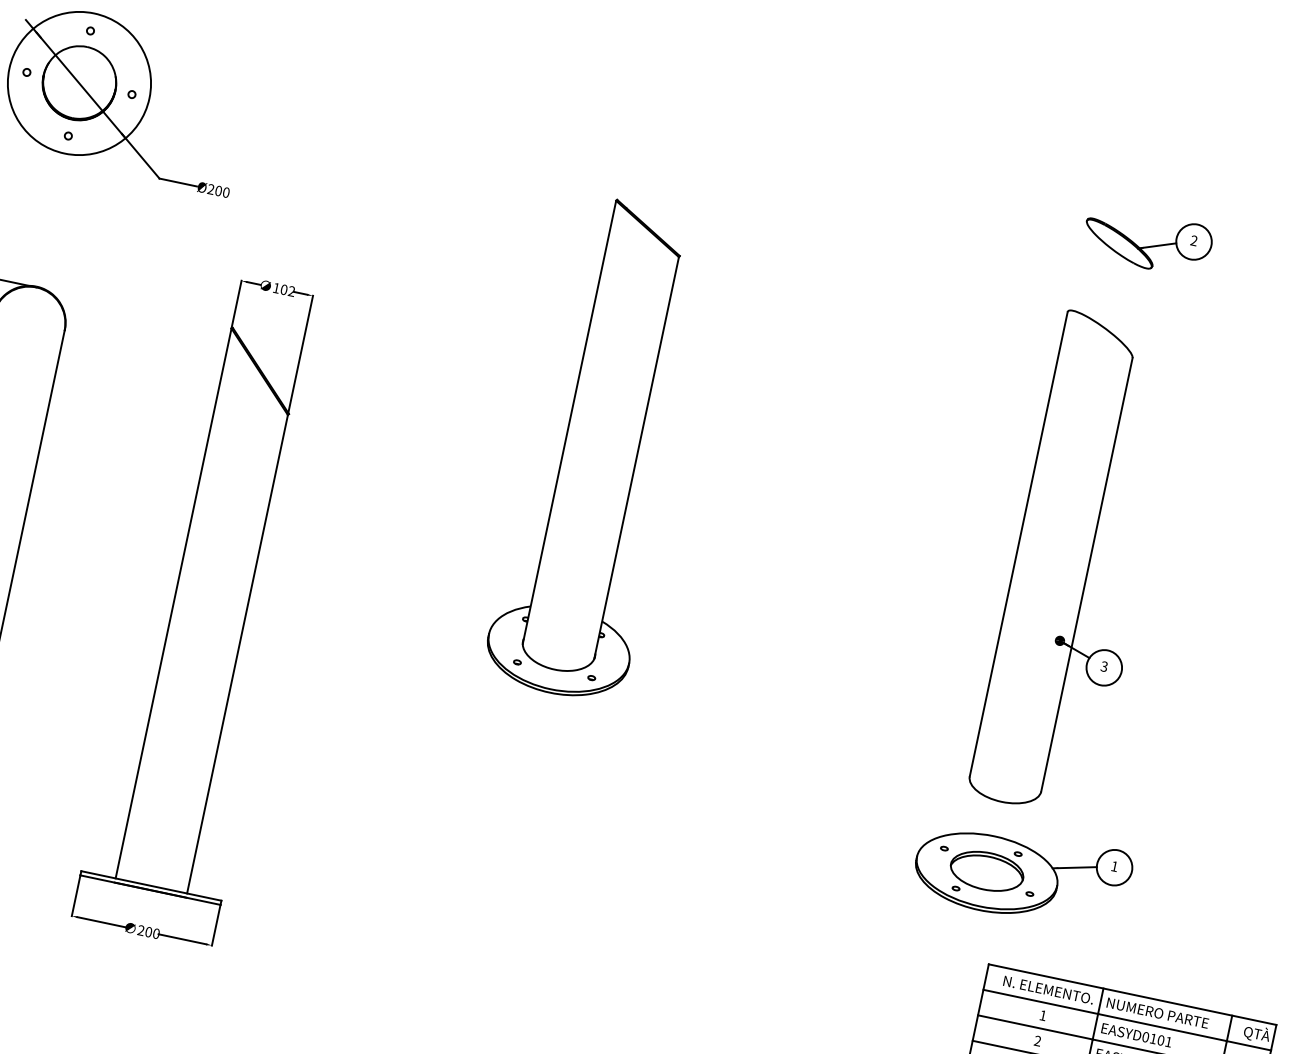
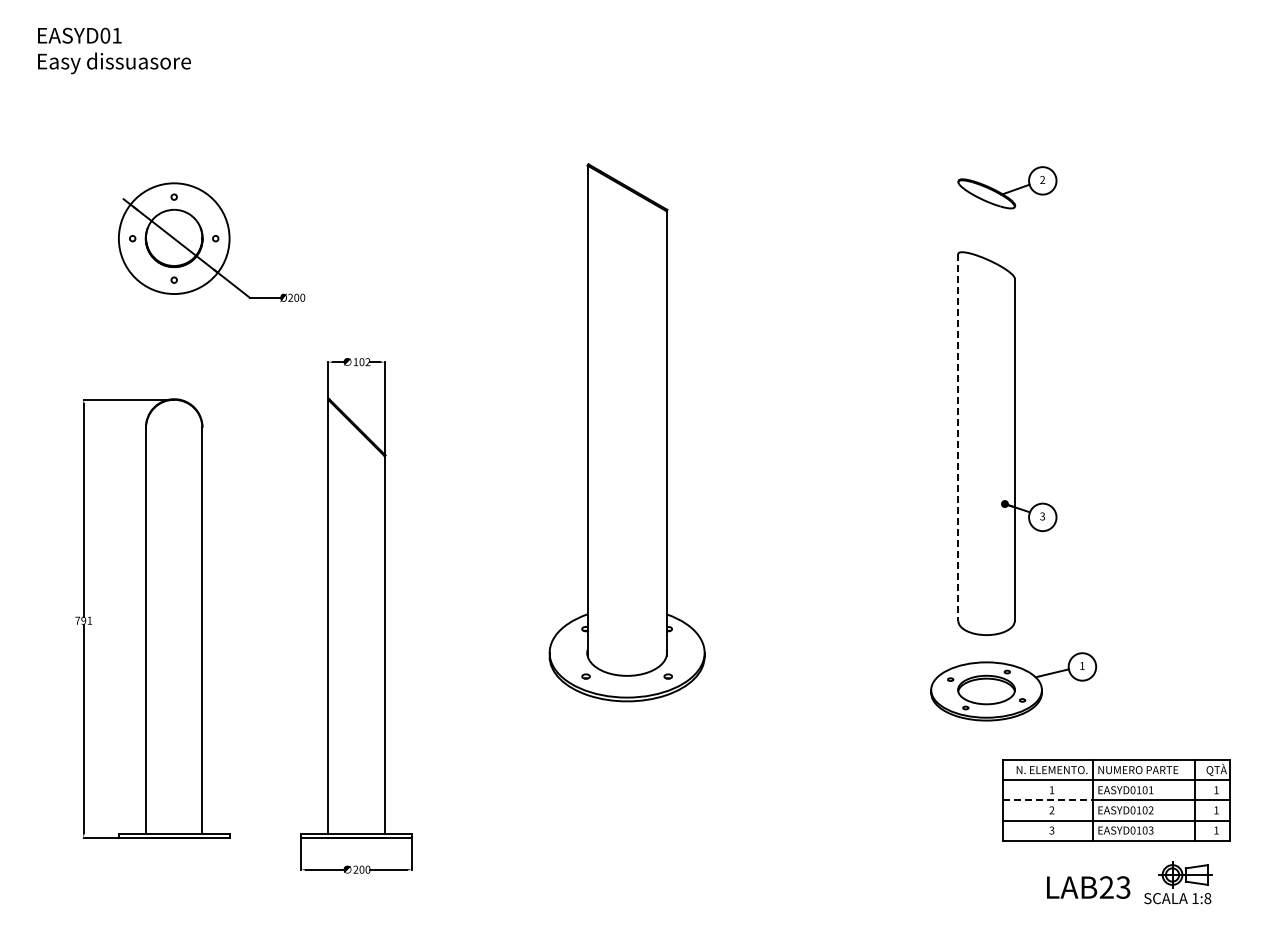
part: (601, 449) -> (627, 432), size x1.4
line: (1018, 545) -> (958, 438), solid -> dashed
line: (1036, 1027) -> (1048, 800), solid -> dashed

